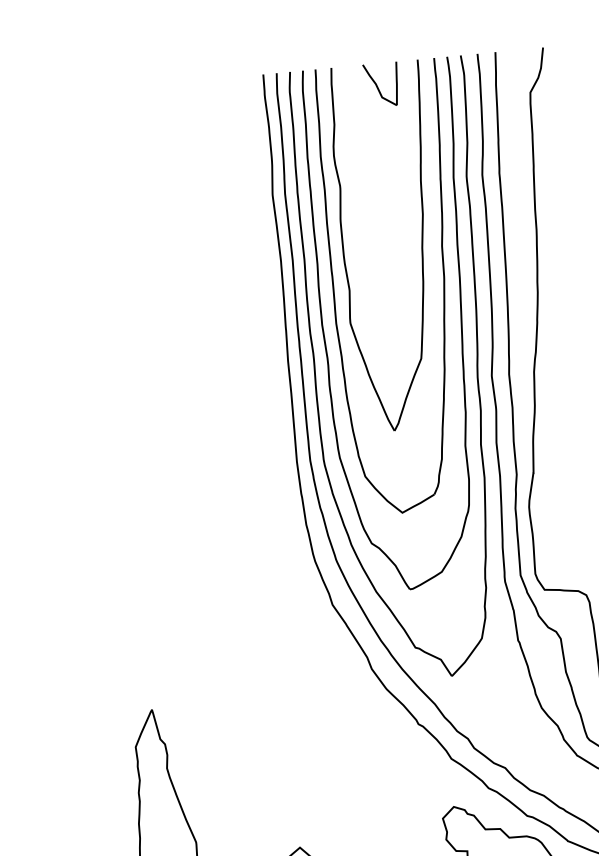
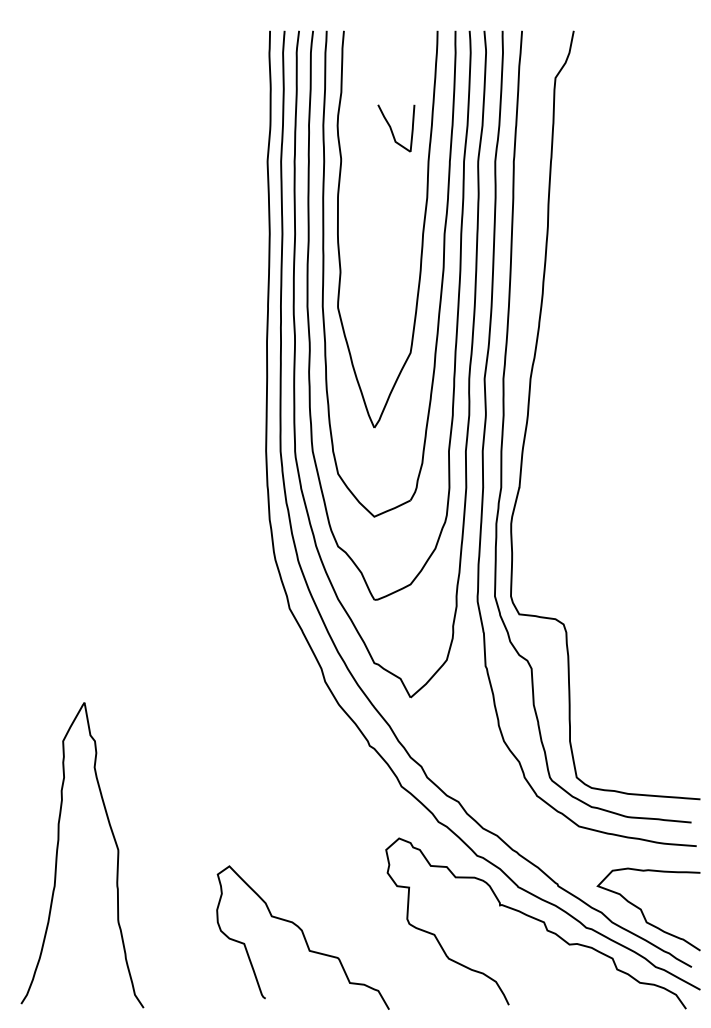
part: (381, 85) -> (396, 128), moved

